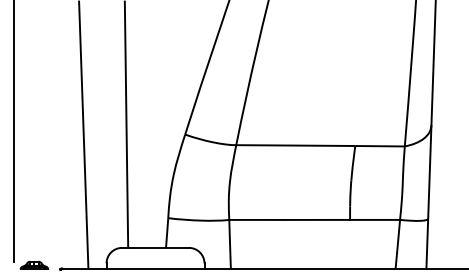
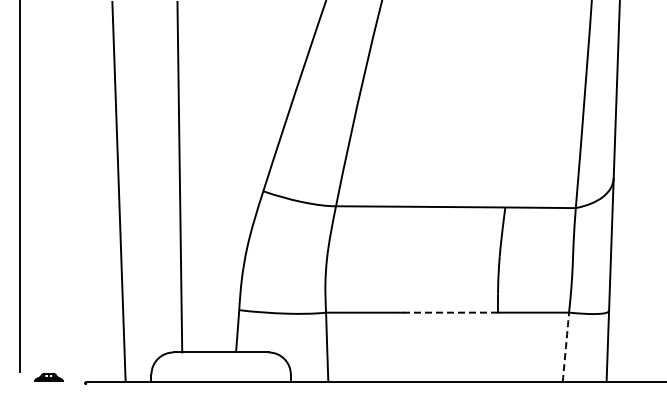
line: (316, 219) -> (450, 312), solid -> dashed
arc: (397, 244) -> (565, 347), solid -> dashed
part: (34, 265) -> (48, 377), size x0.7

